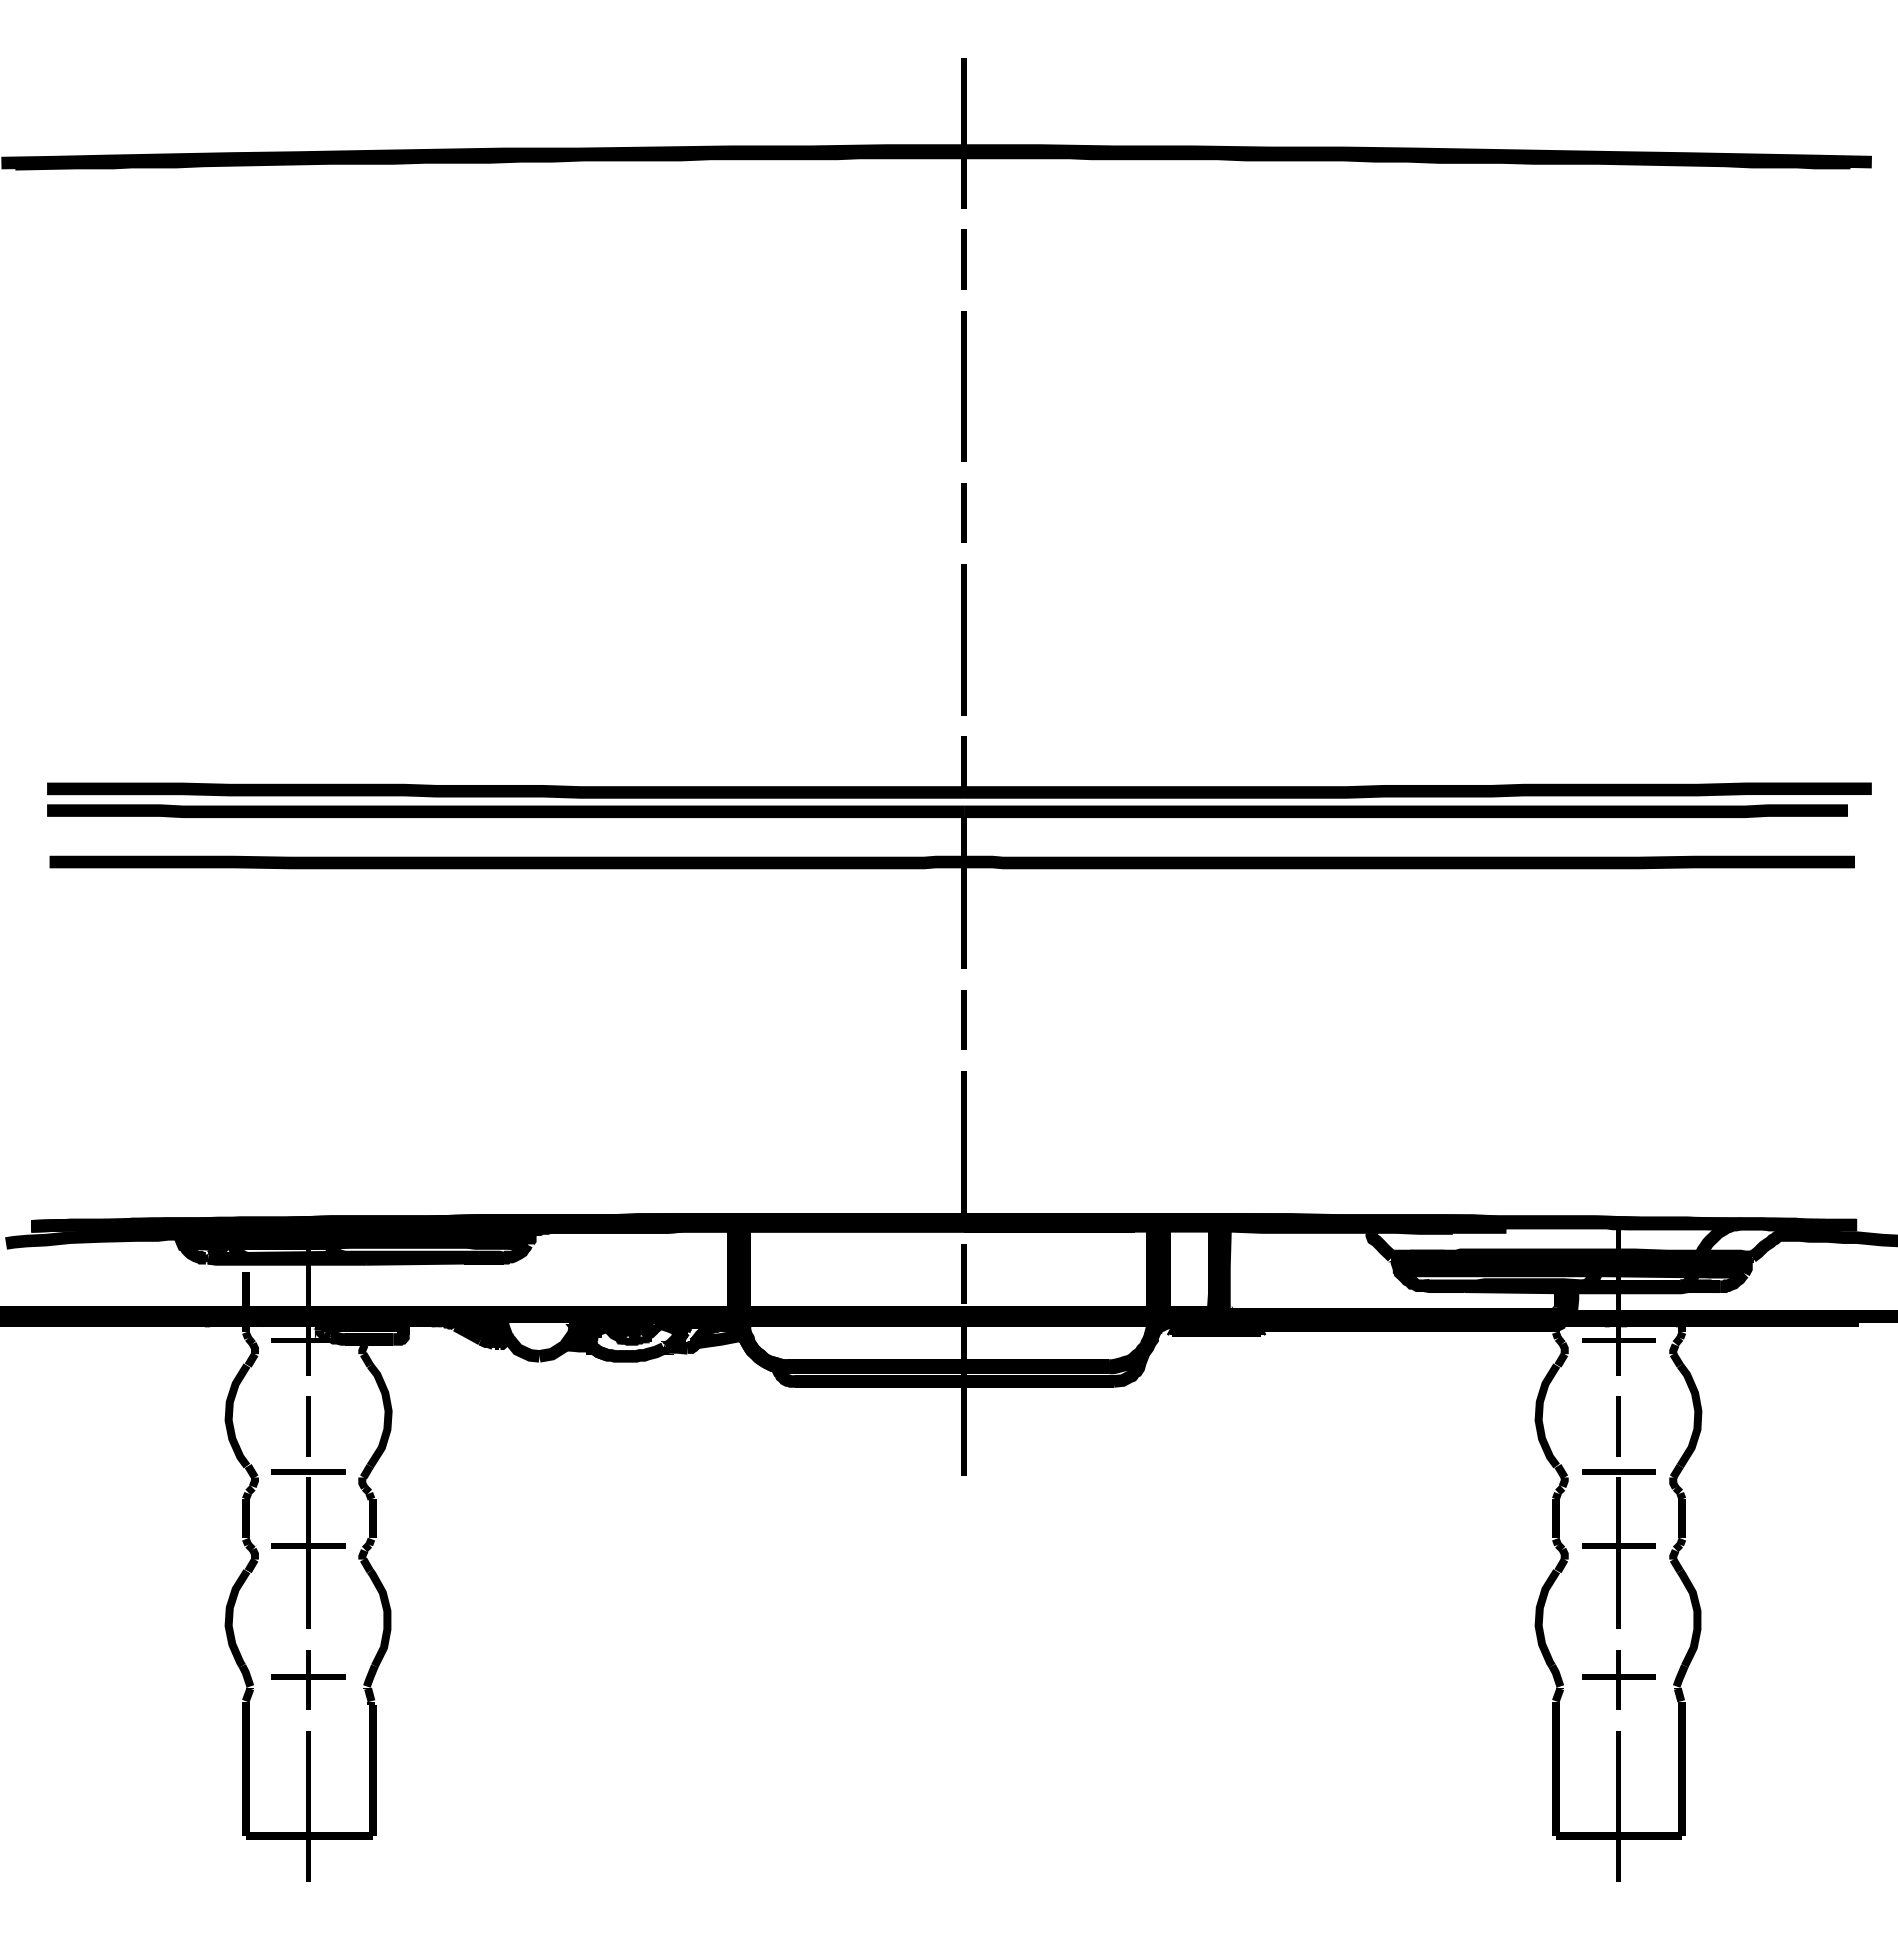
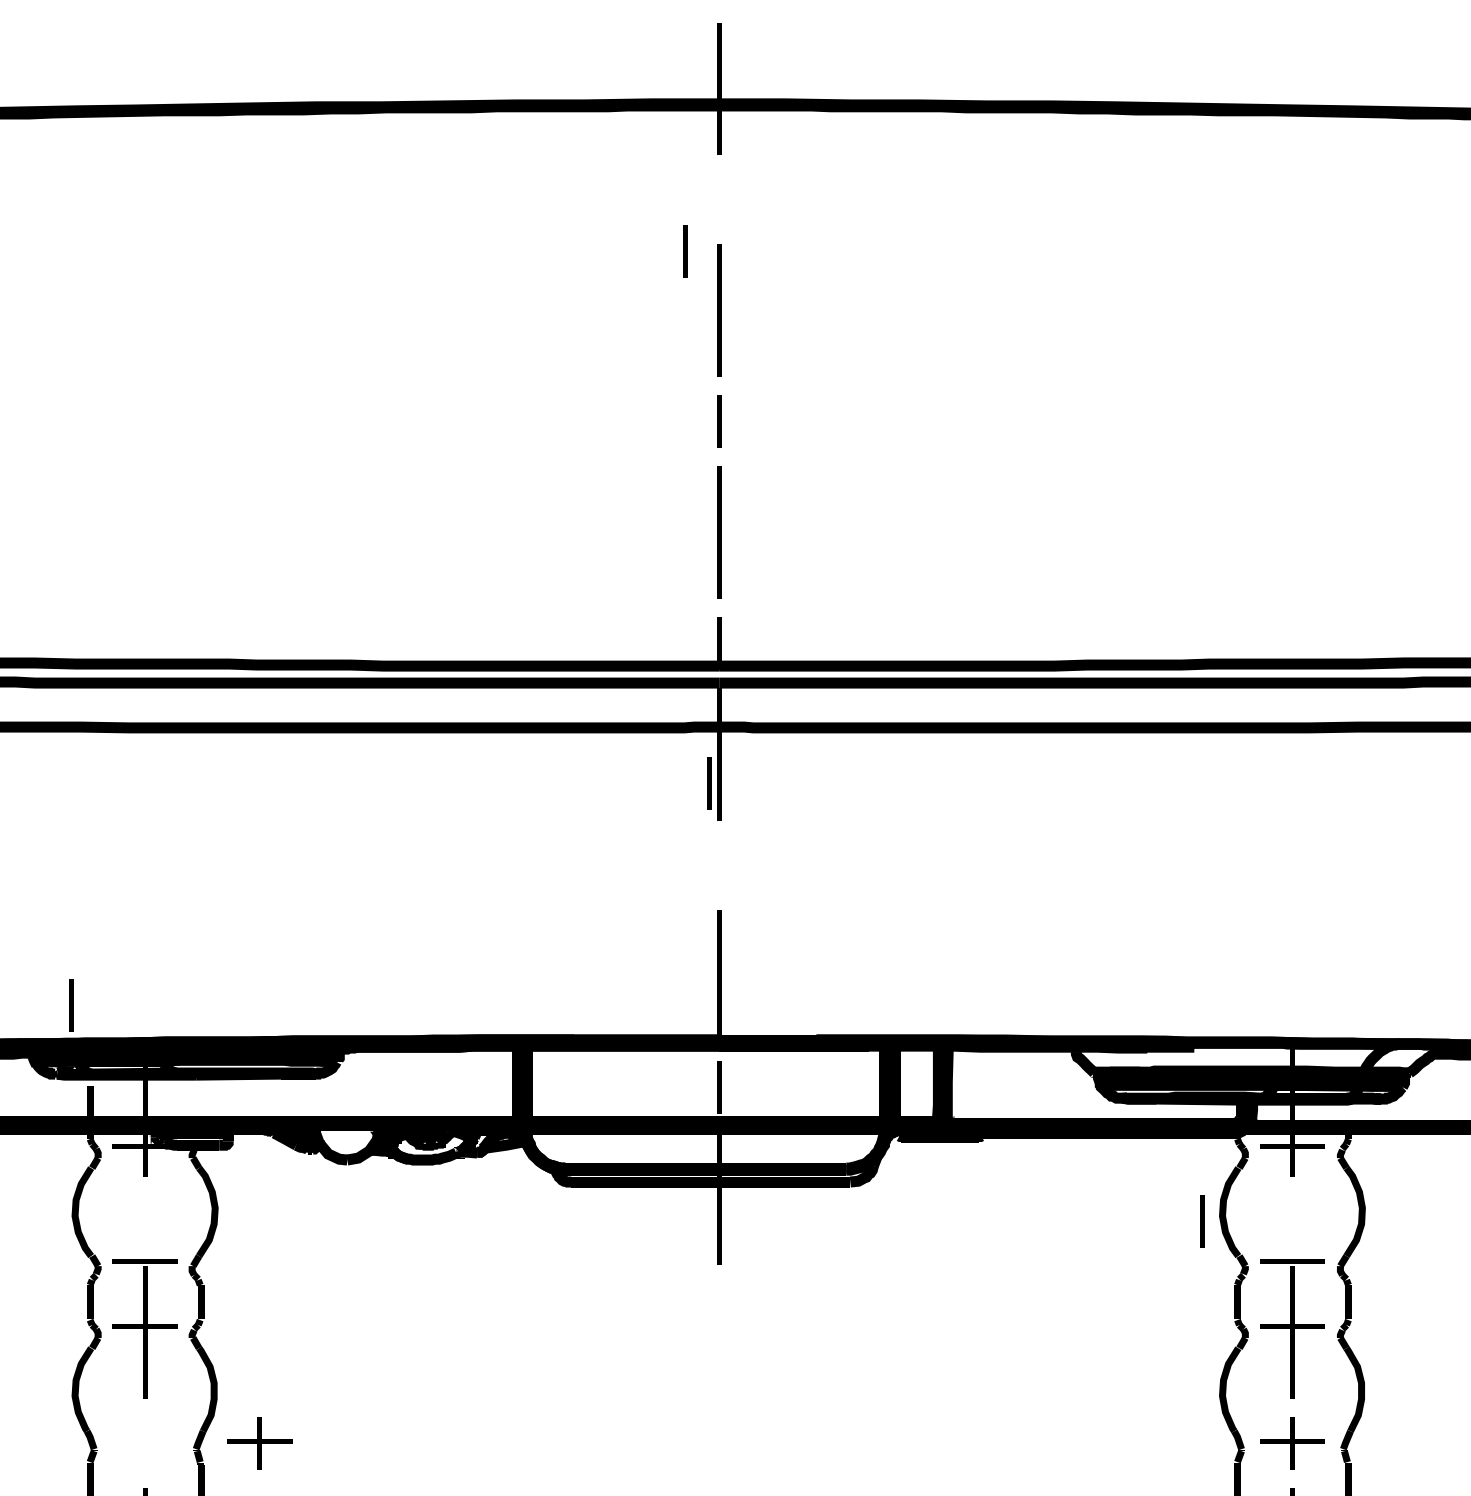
line: (963, 259) -> (685, 250), moved
line: (963, 1019) -> (709, 782), moved
line: (308, 1426) -> (71, 1005), moved
line: (1618, 1426) -> (1202, 1221), moved
part: (308, 1679) -> (259, 1443), moved

